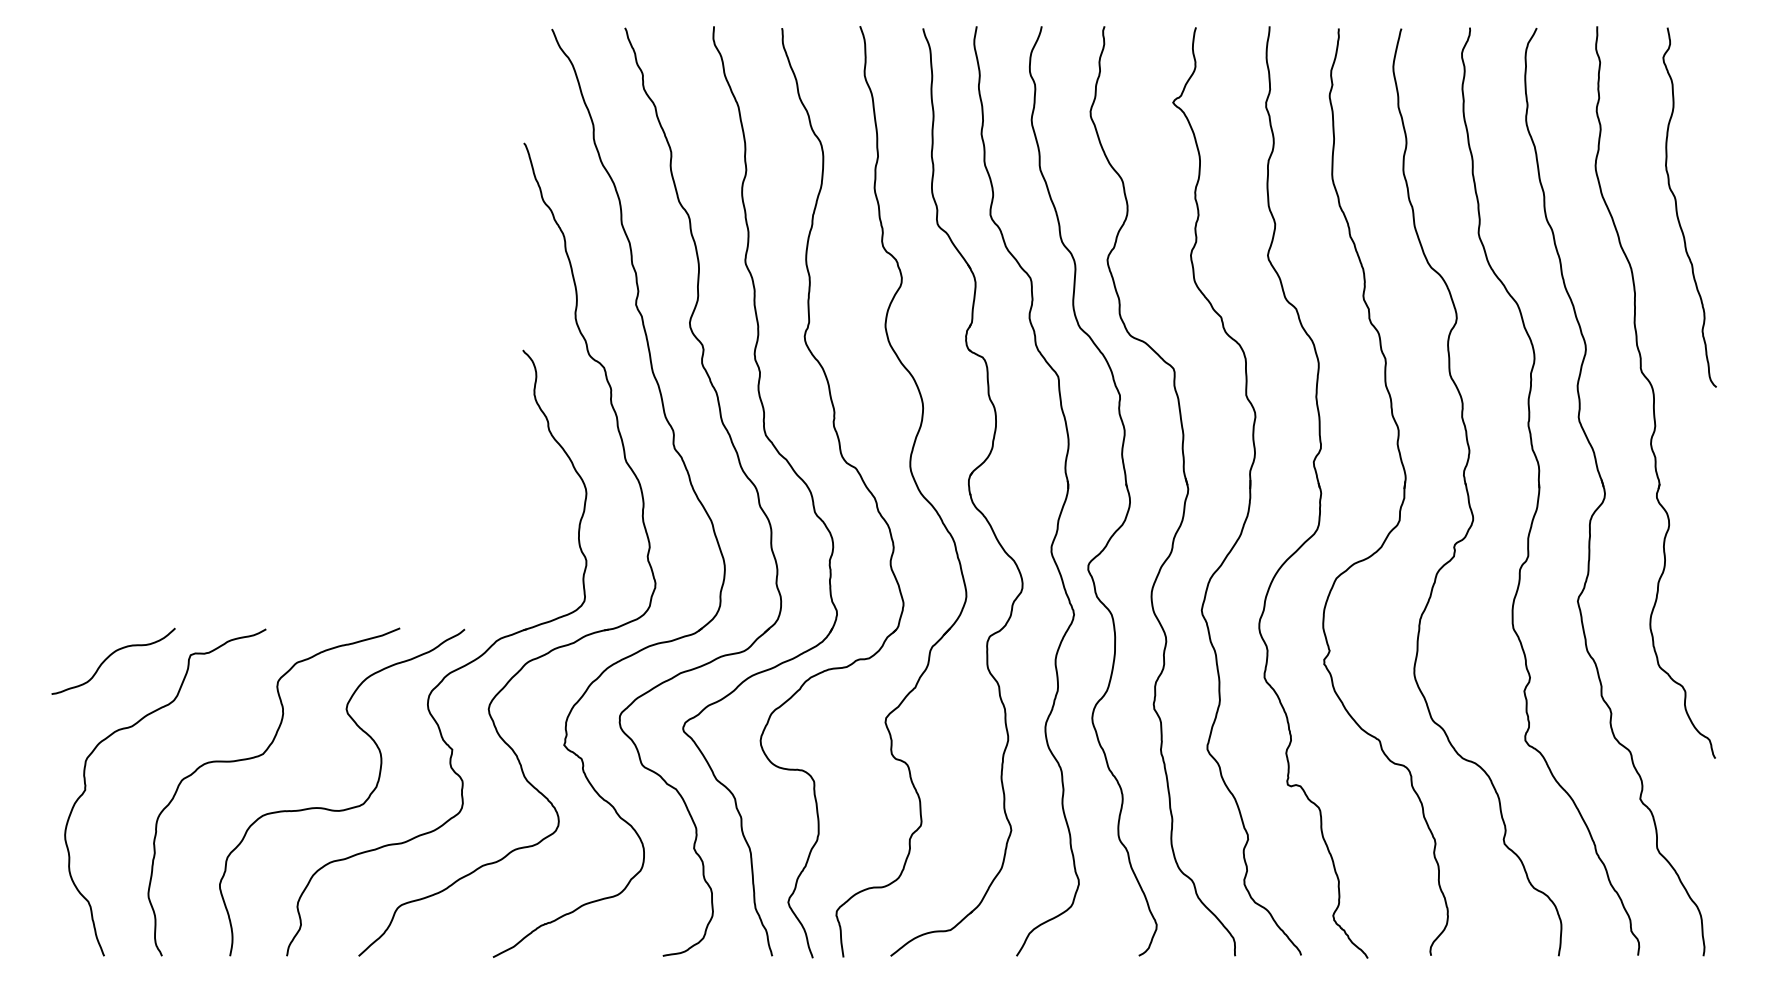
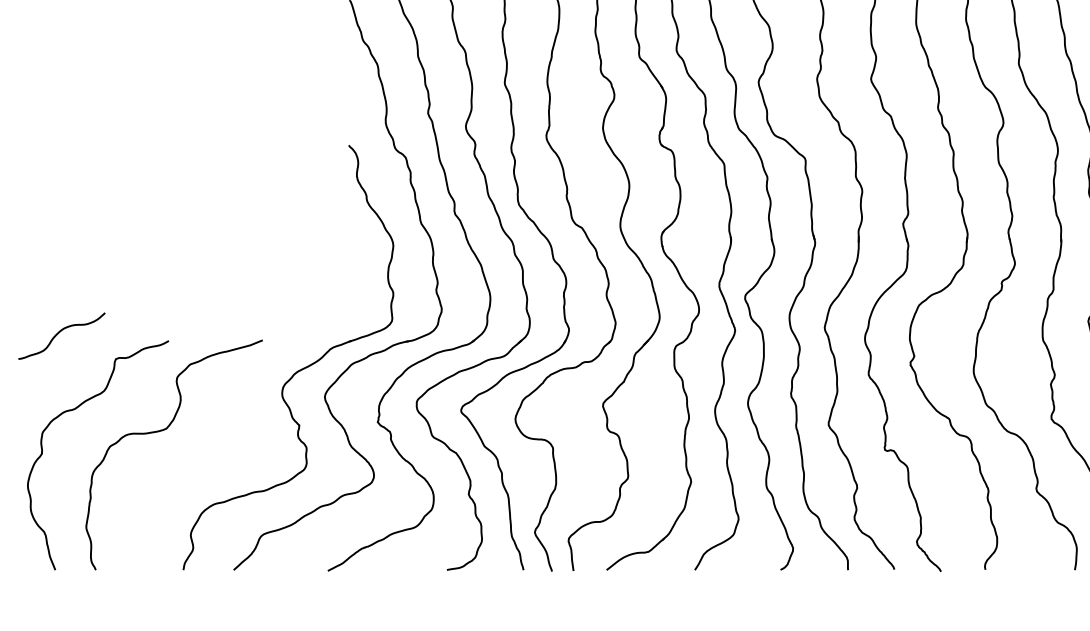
curve: (110, 656) -> (59, 332), moved
curve: (345, 808) -> (224, 466), removed

